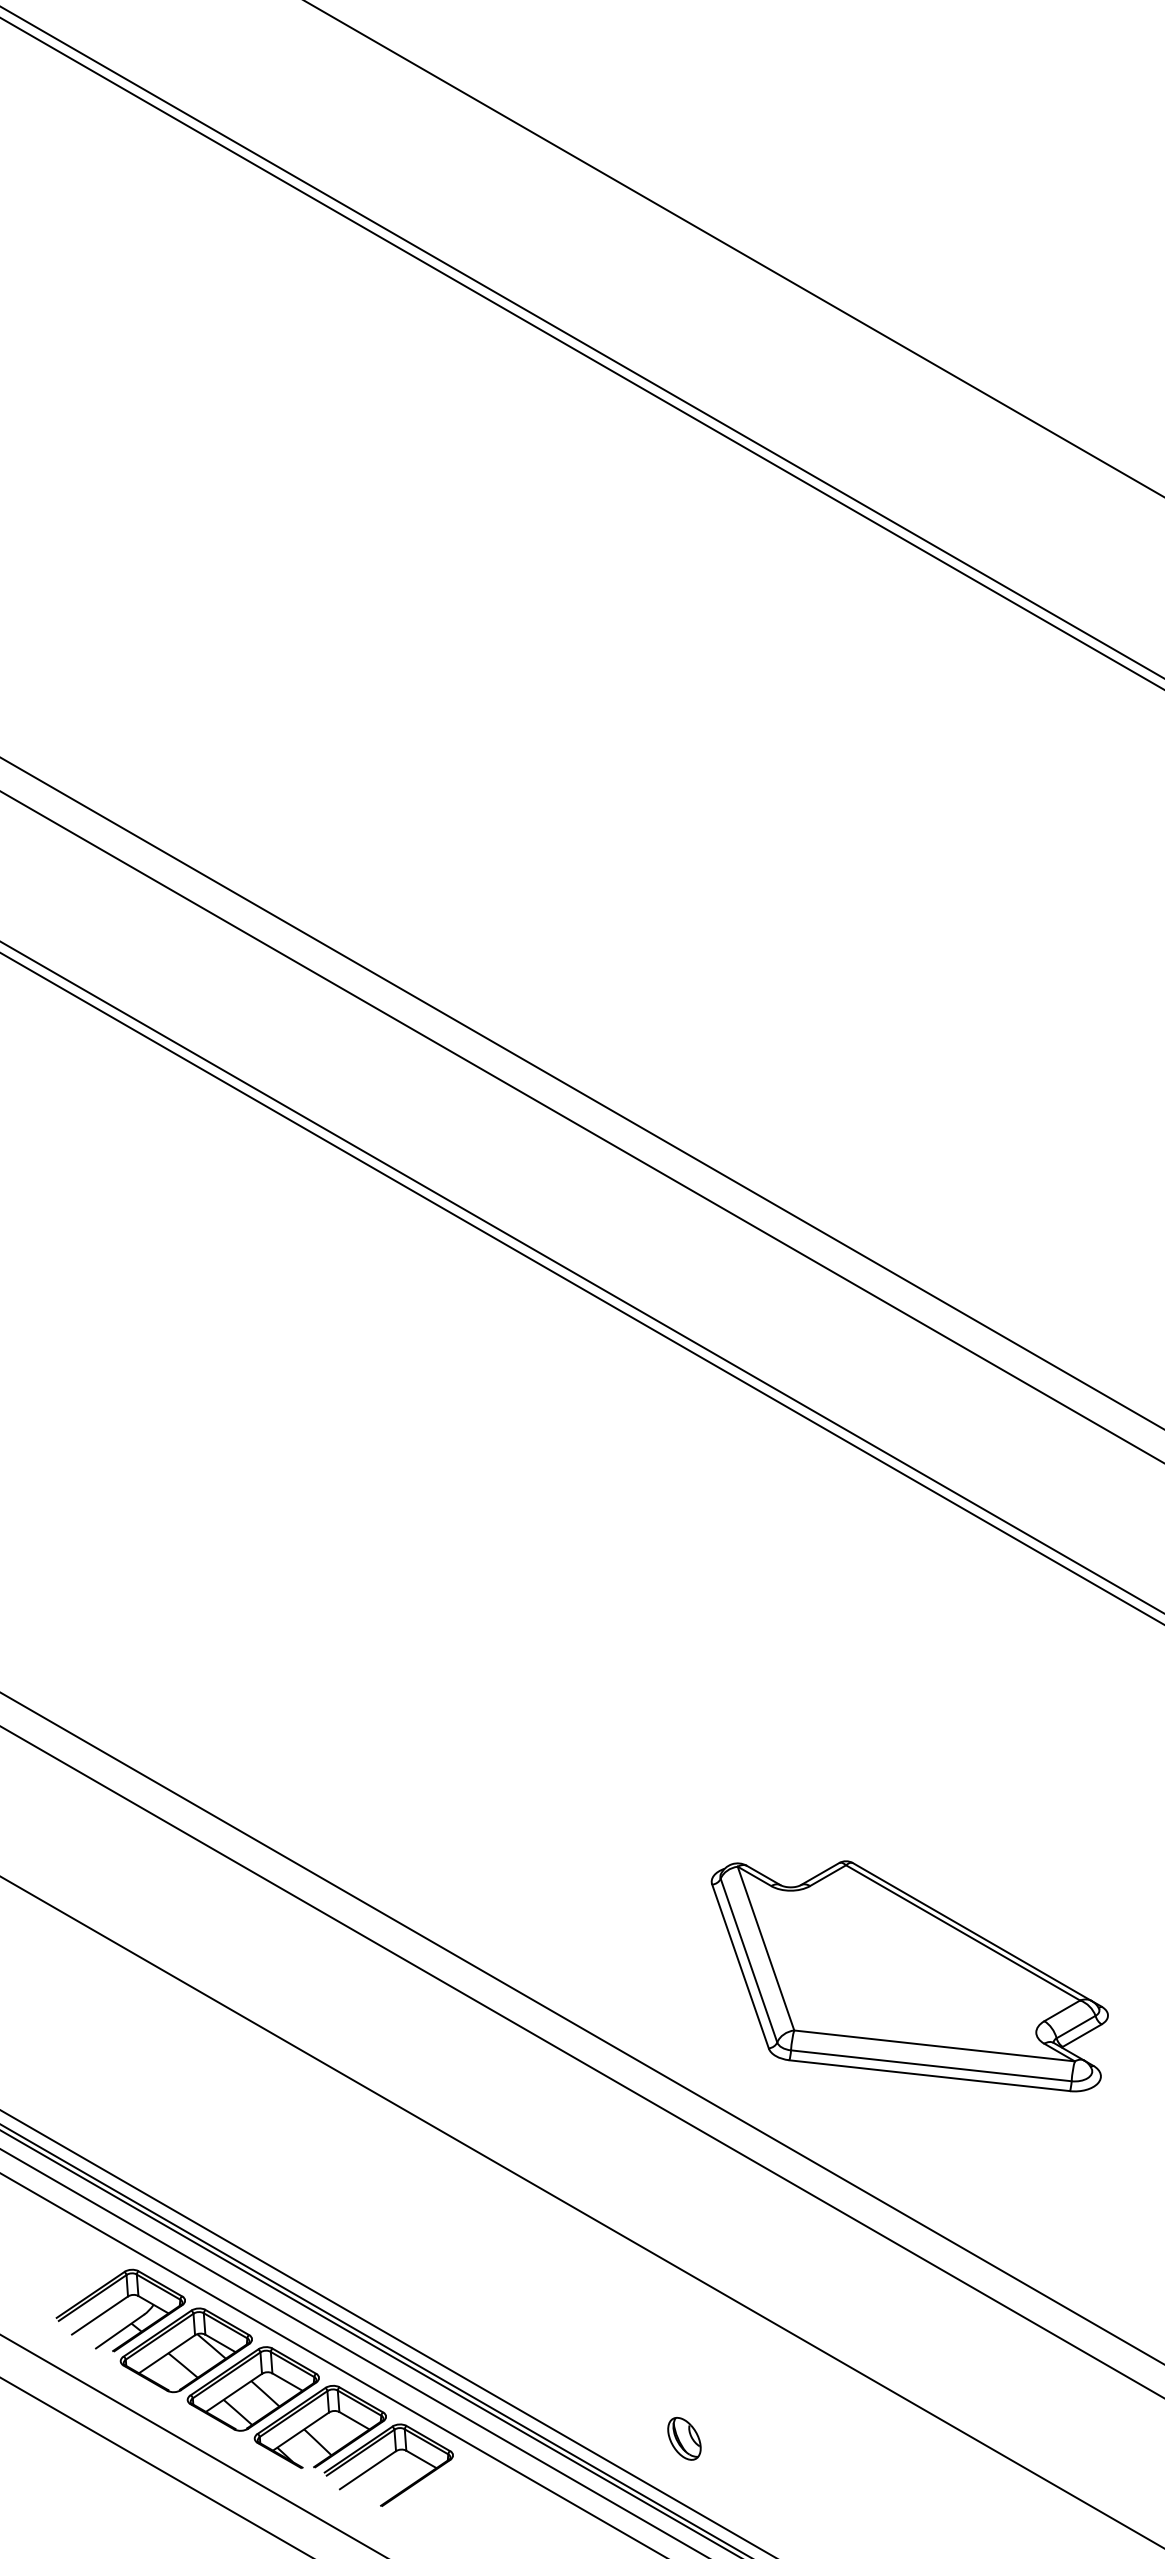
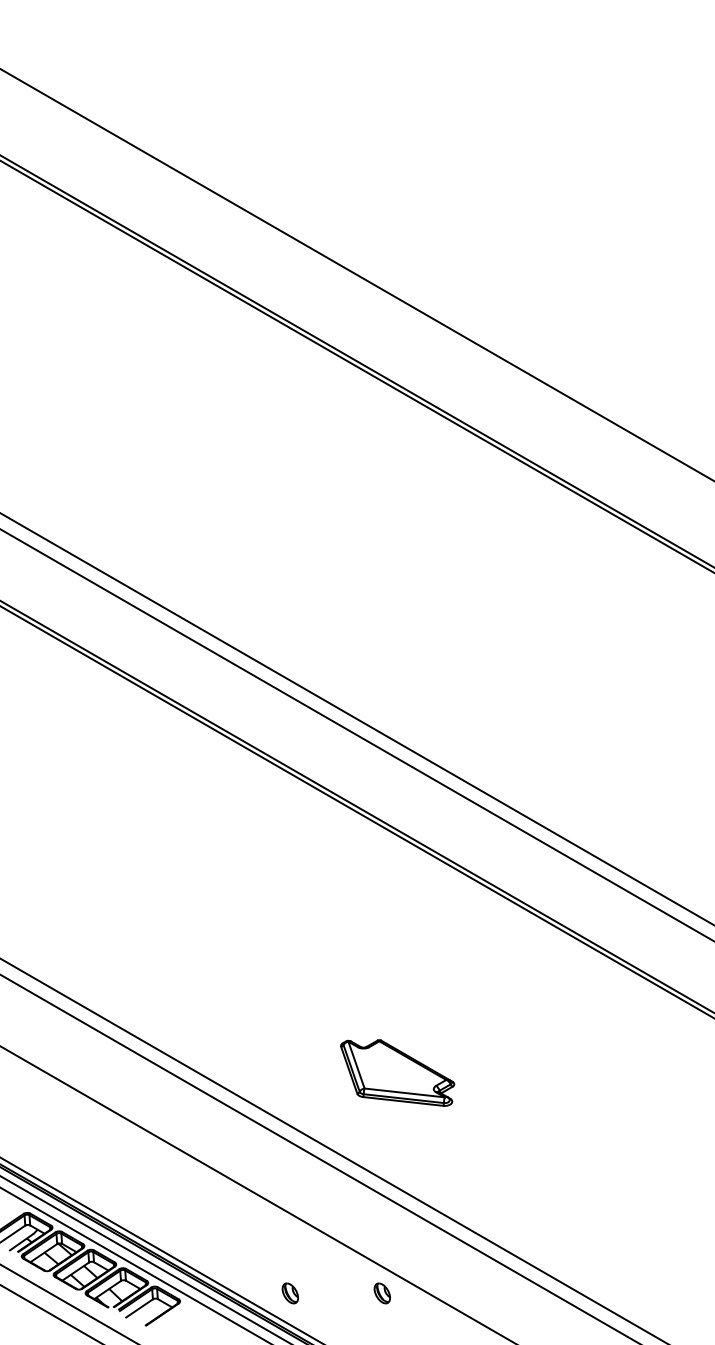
part: (909, 1975) -> (397, 1072), size x0.6
part: (875, 2438) -> (381, 1293), added

